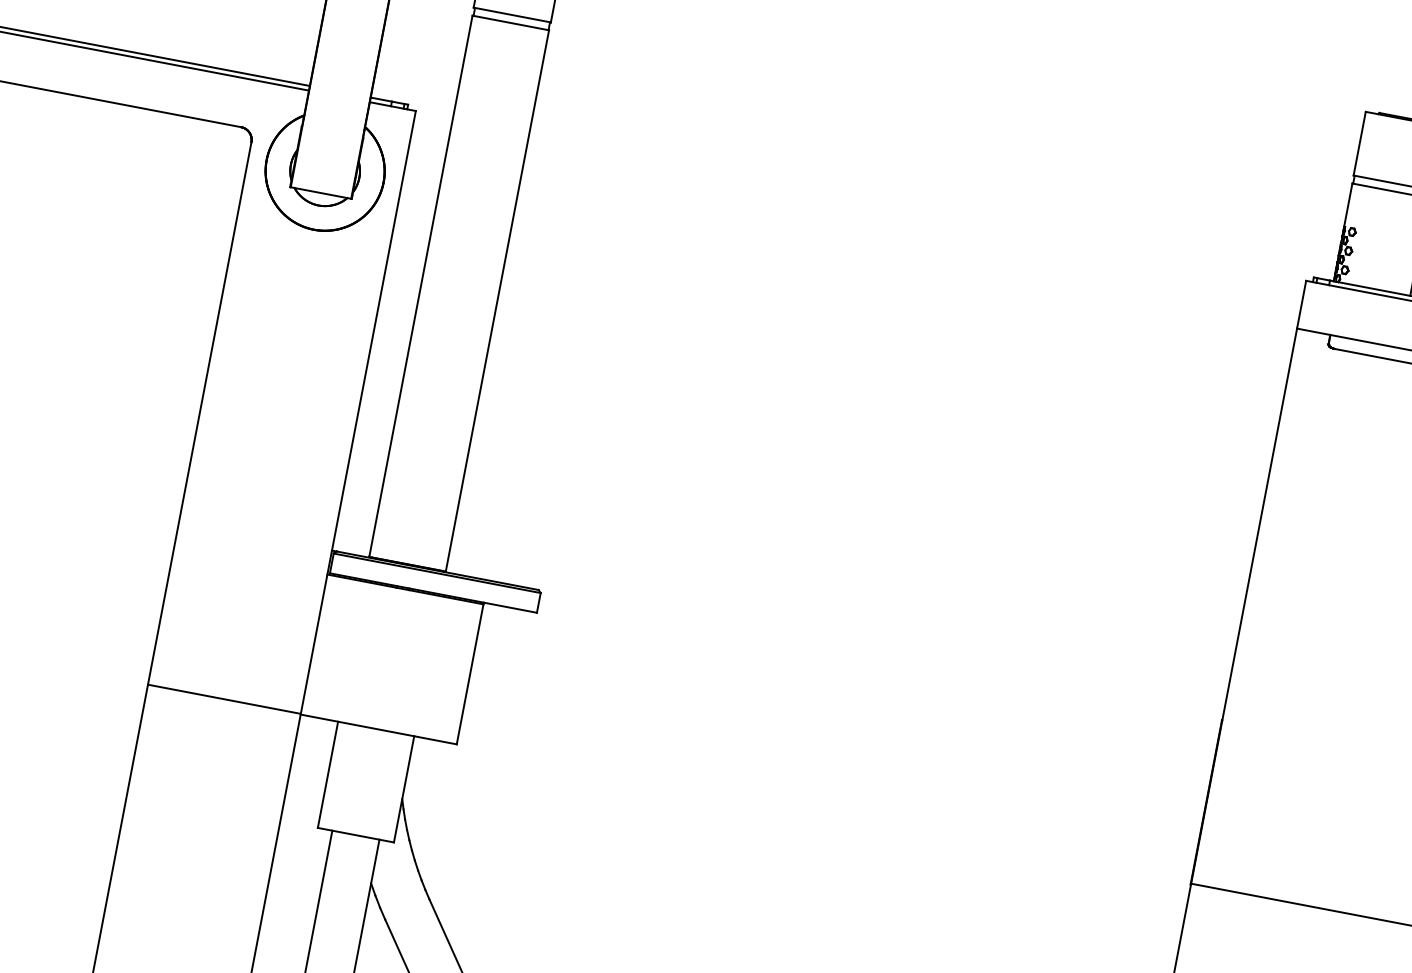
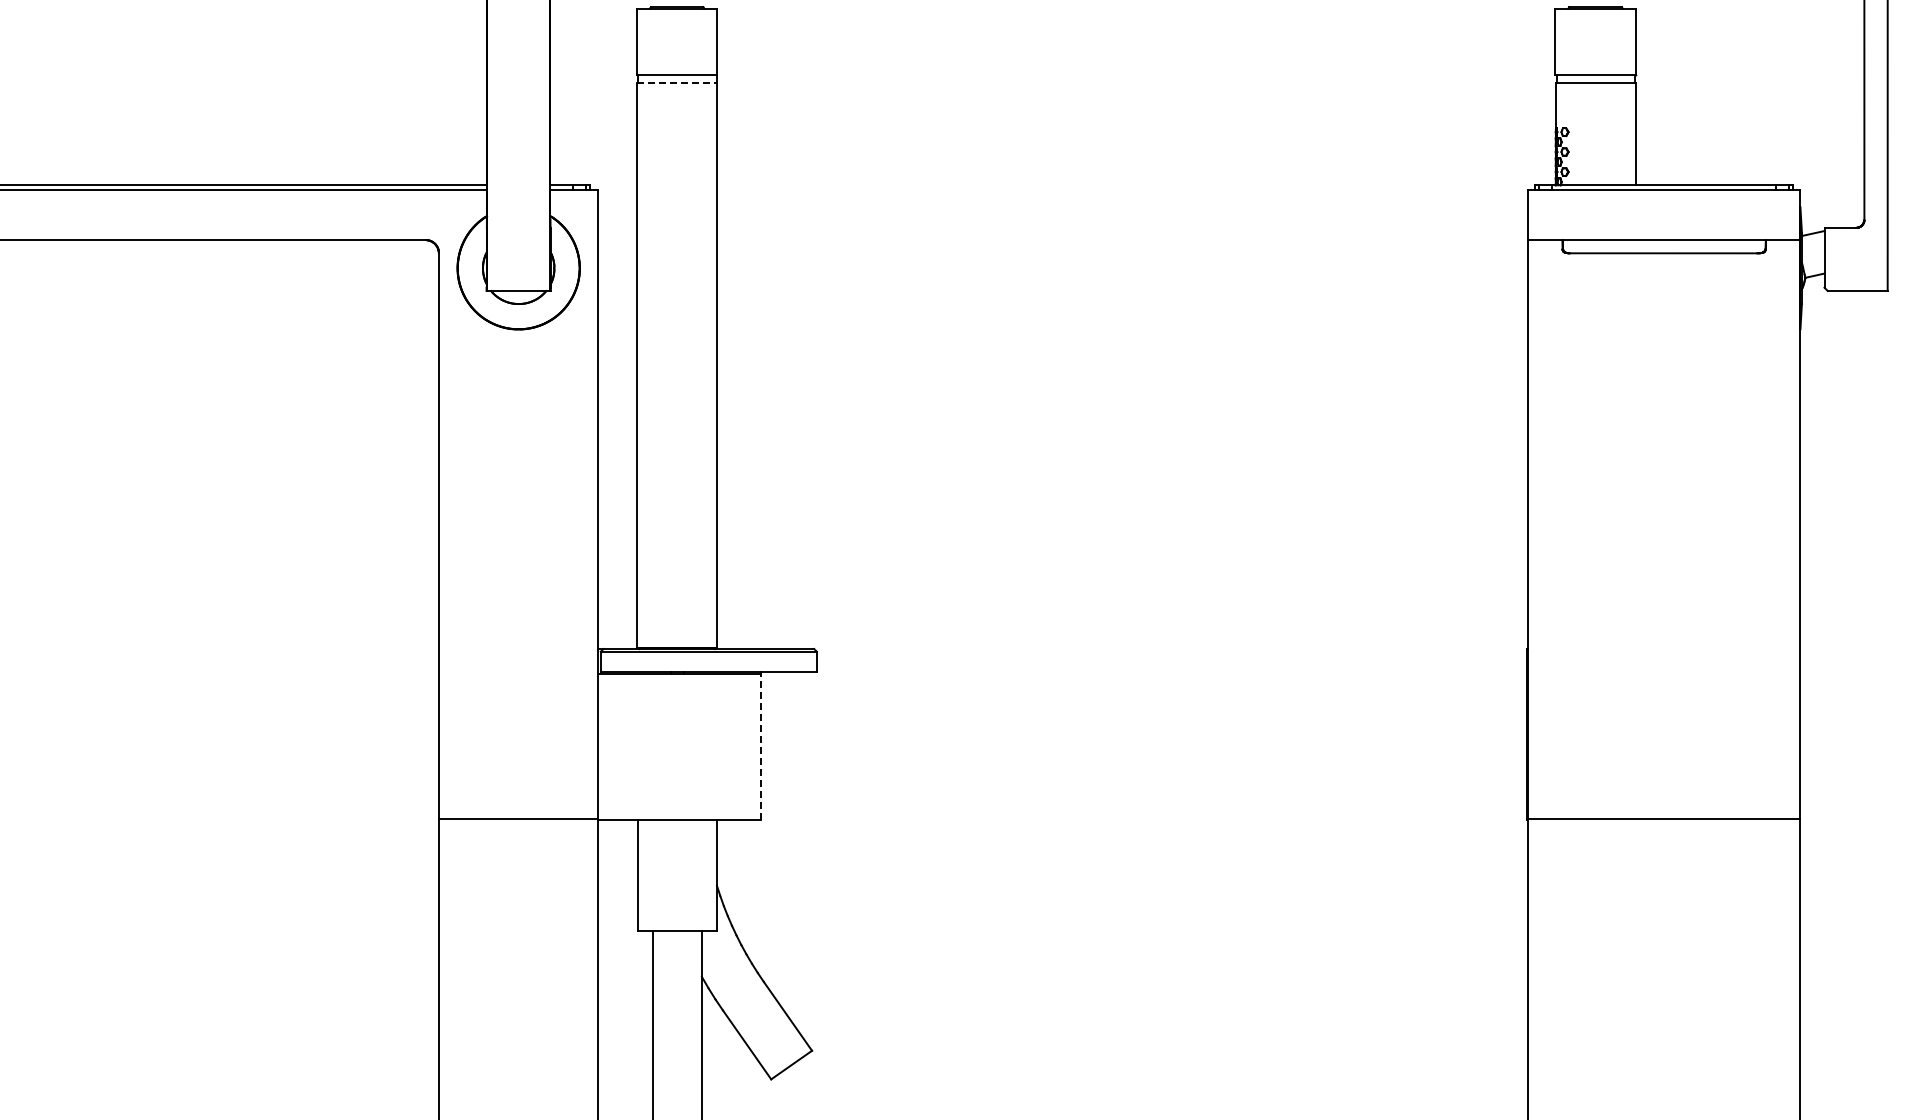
line: (511, 23) -> (677, 83), solid -> dashed
line: (470, 673) -> (761, 746), solid -> dashed

